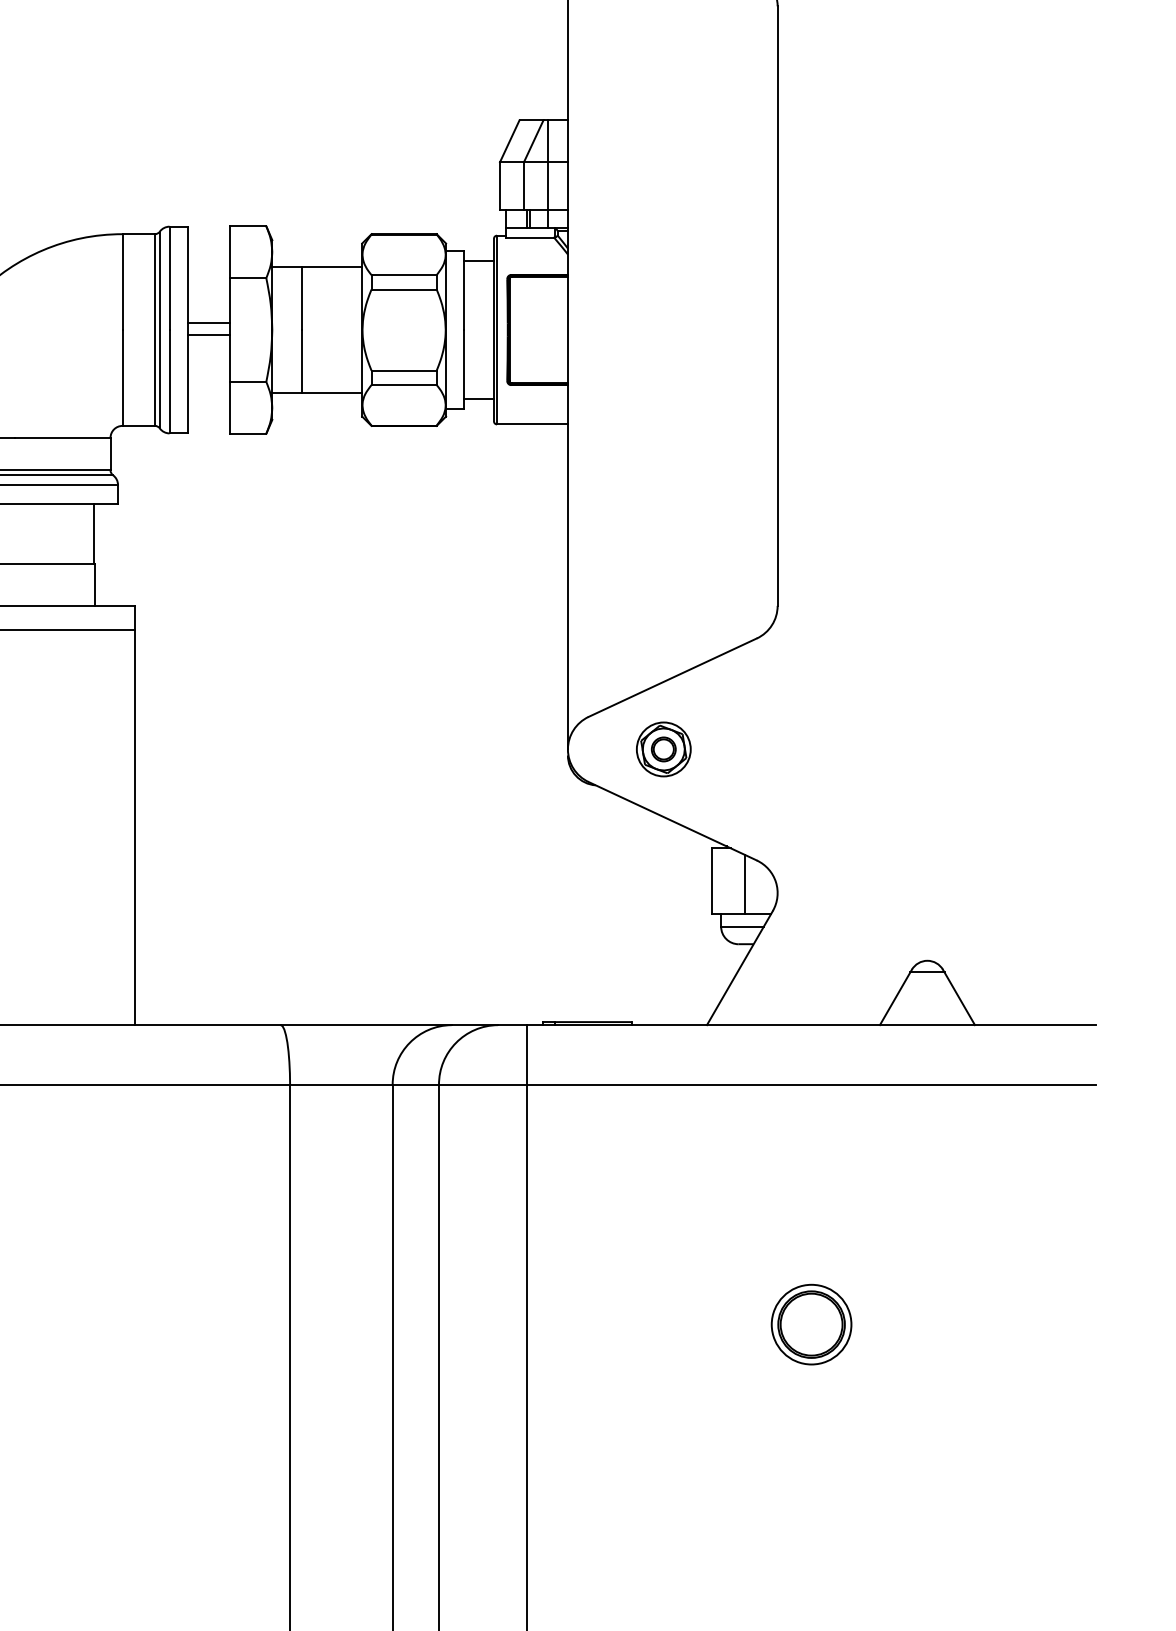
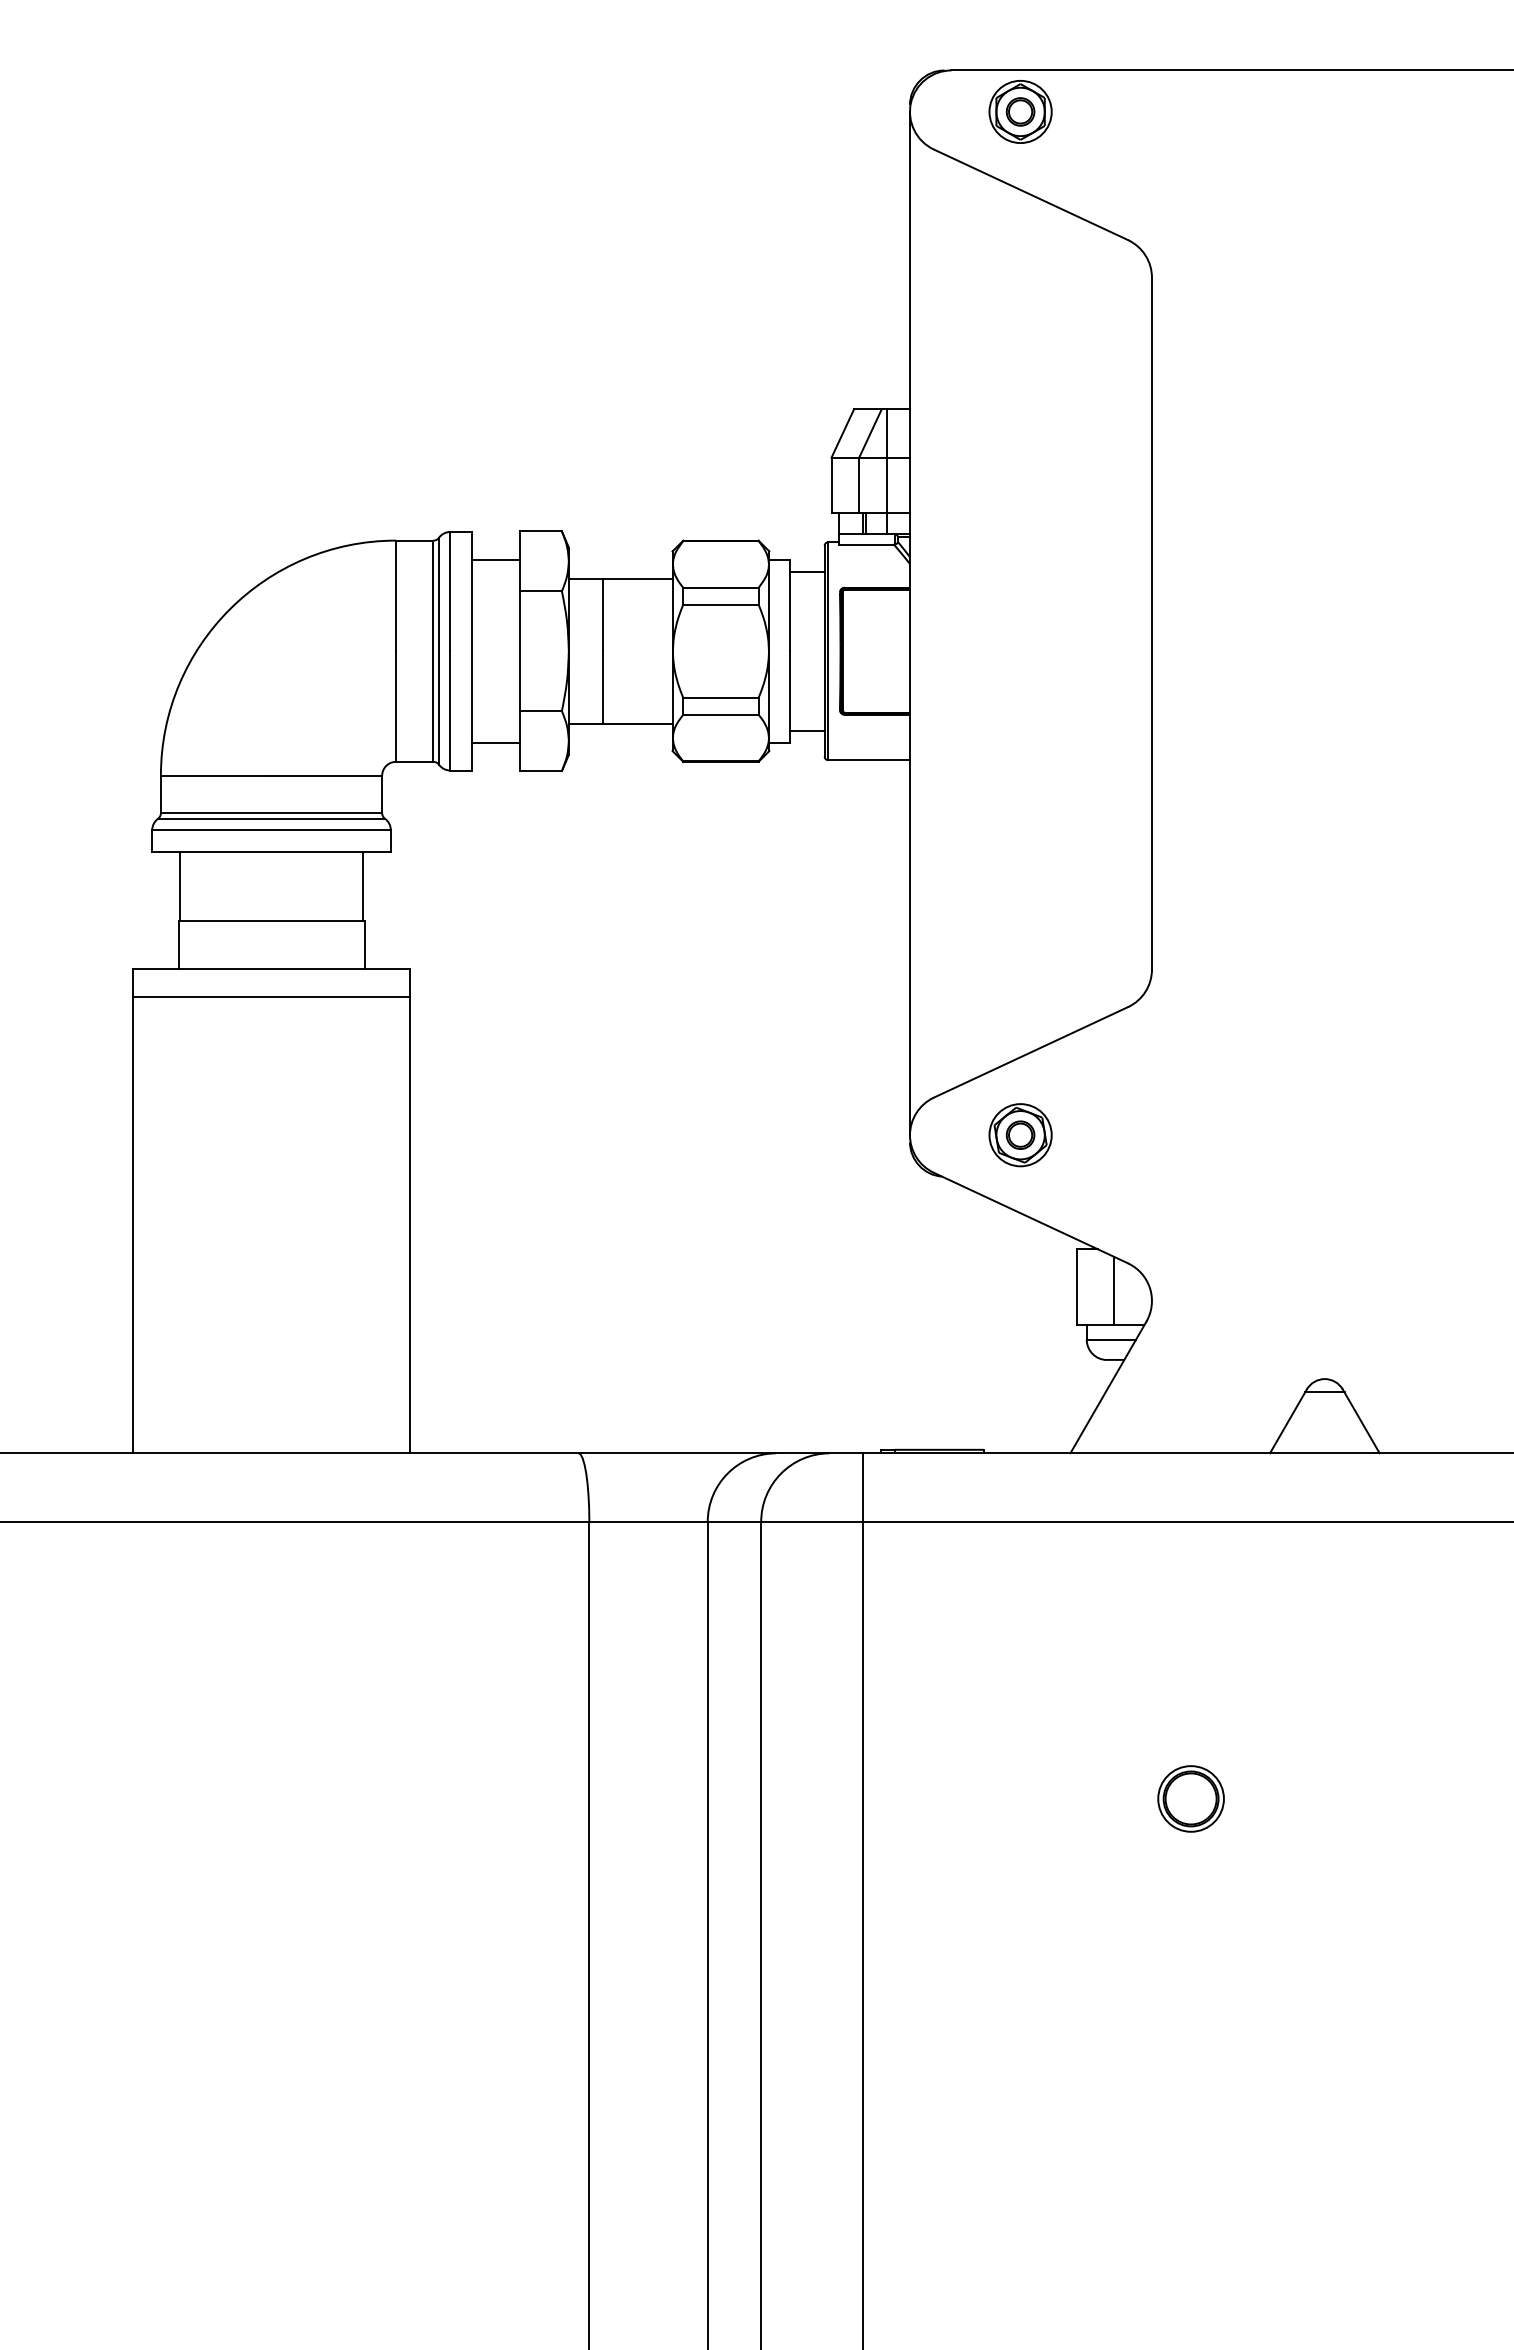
line: (209, 322) -> (496, 559), moved
line: (209, 334) -> (496, 742), moved
part: (811, 1324) -> (1190, 1798), size x0.71

